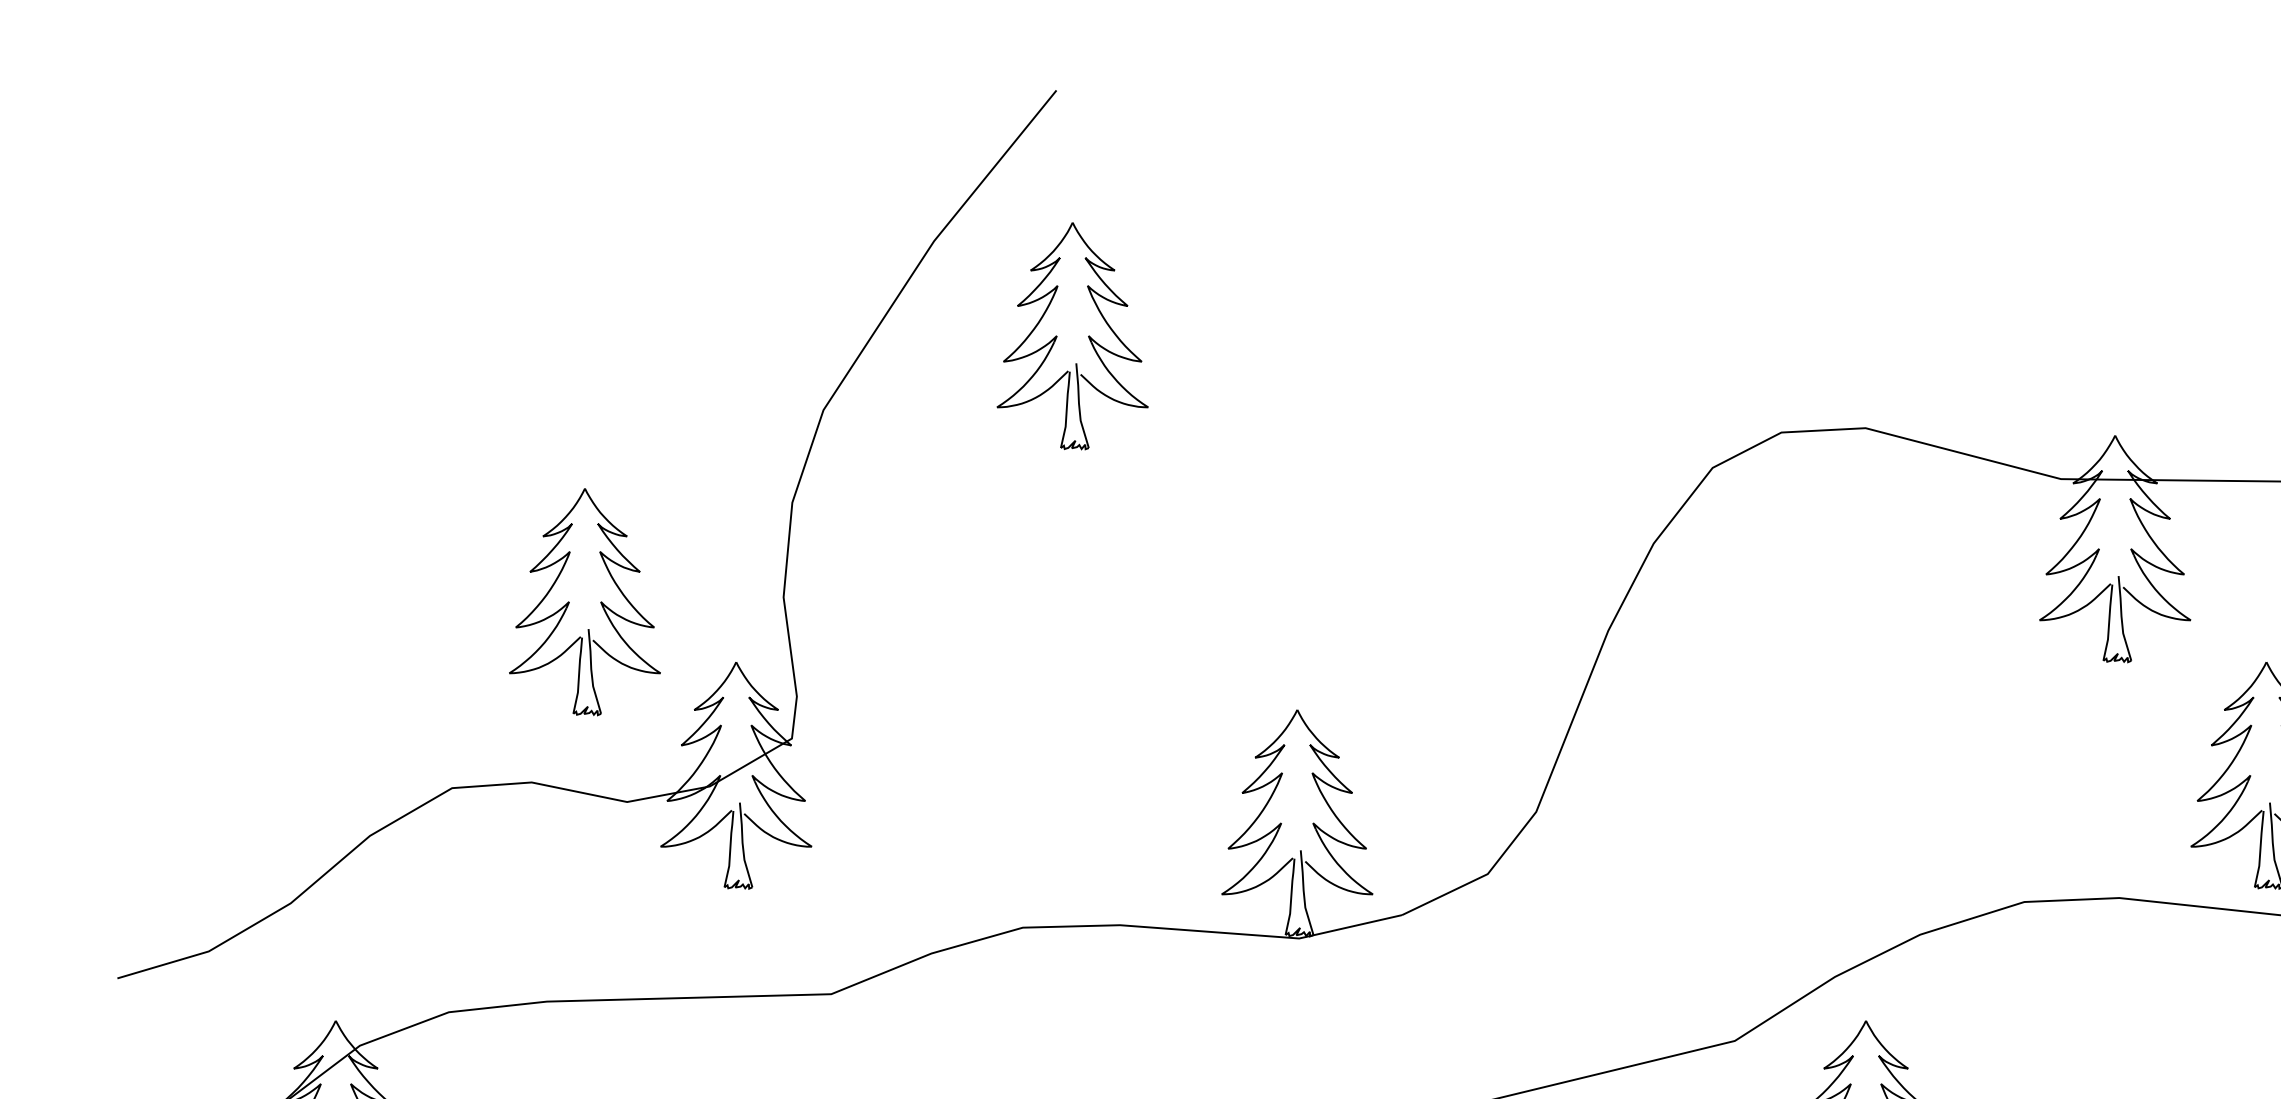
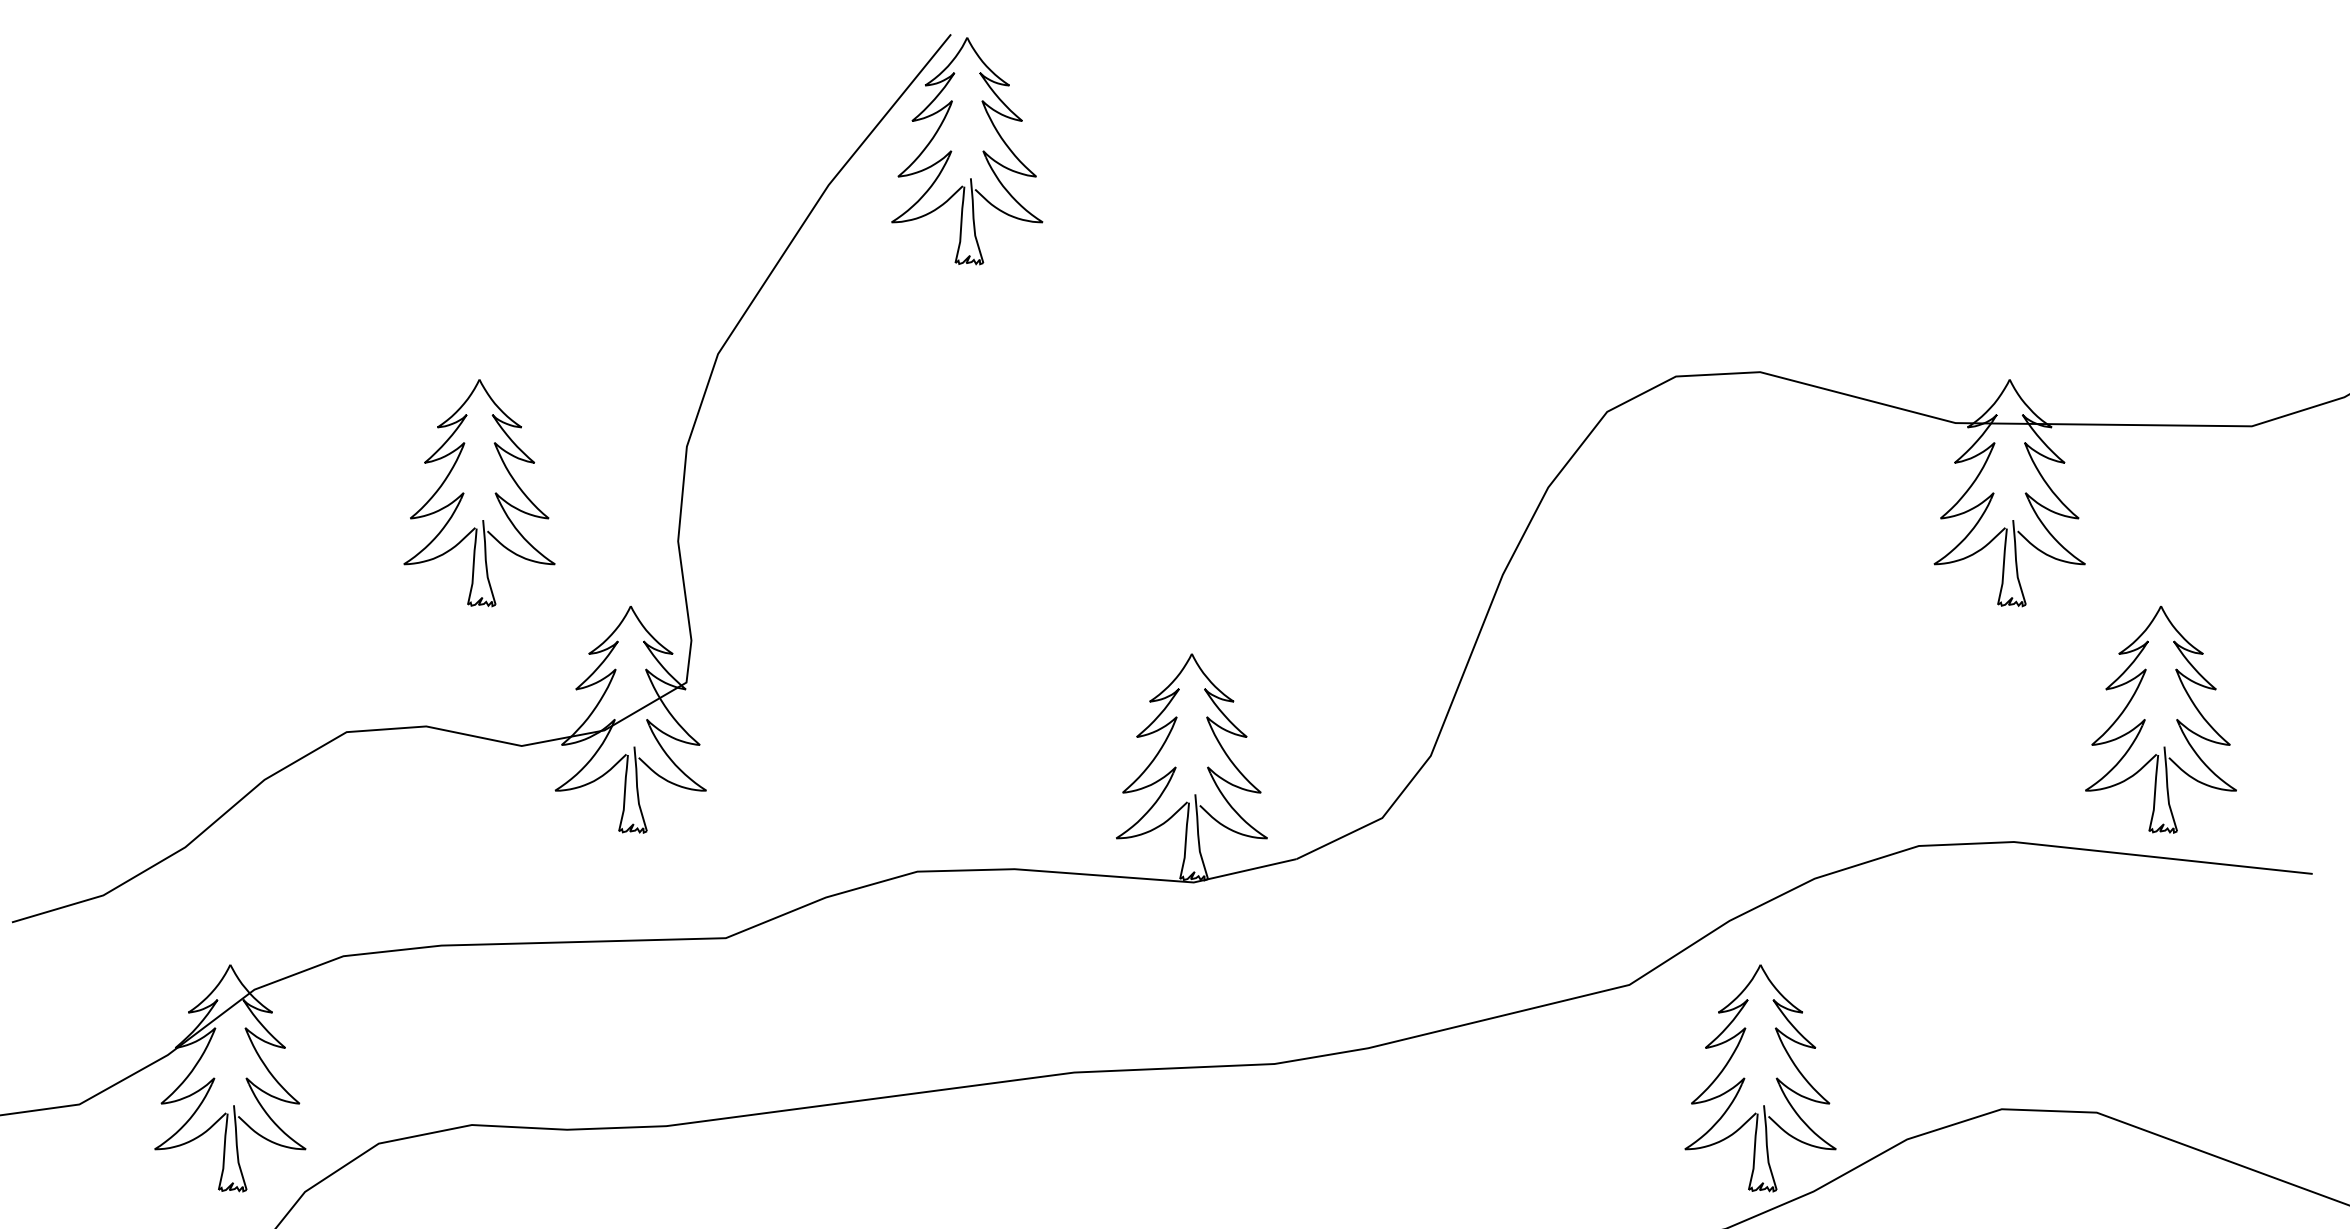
part: (1057, 336) -> (952, 151), moved
part: (569, 602) -> (464, 493), moved

